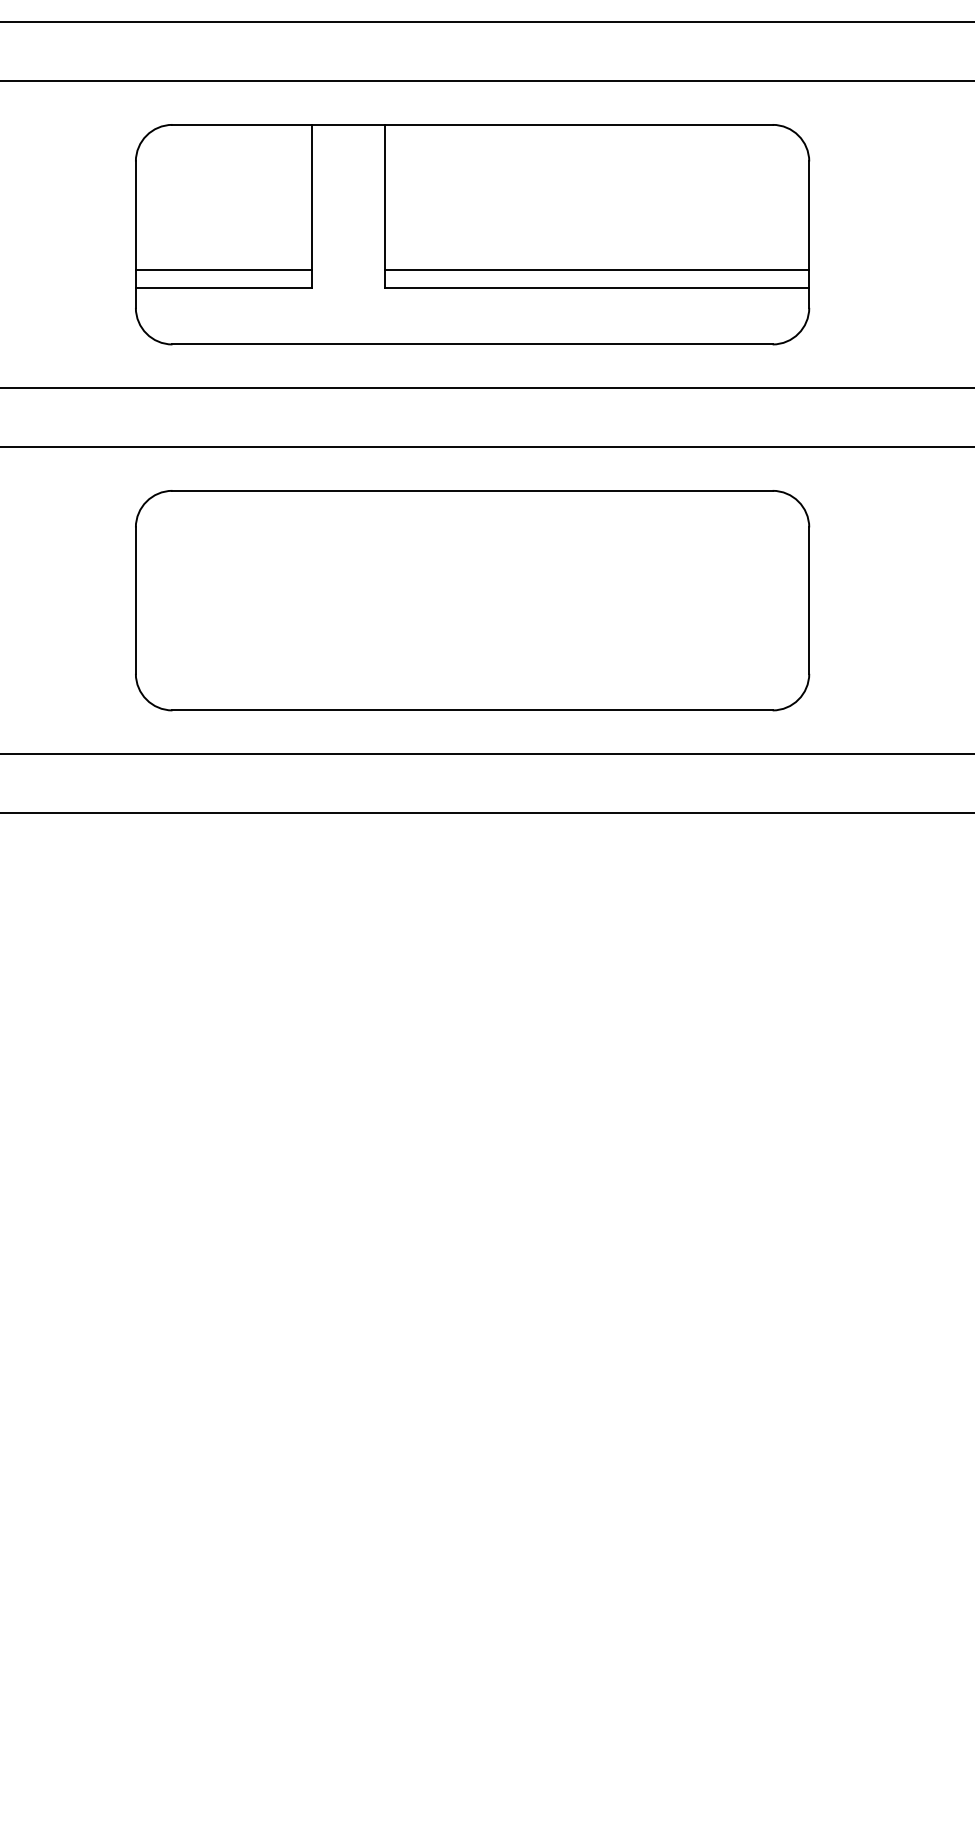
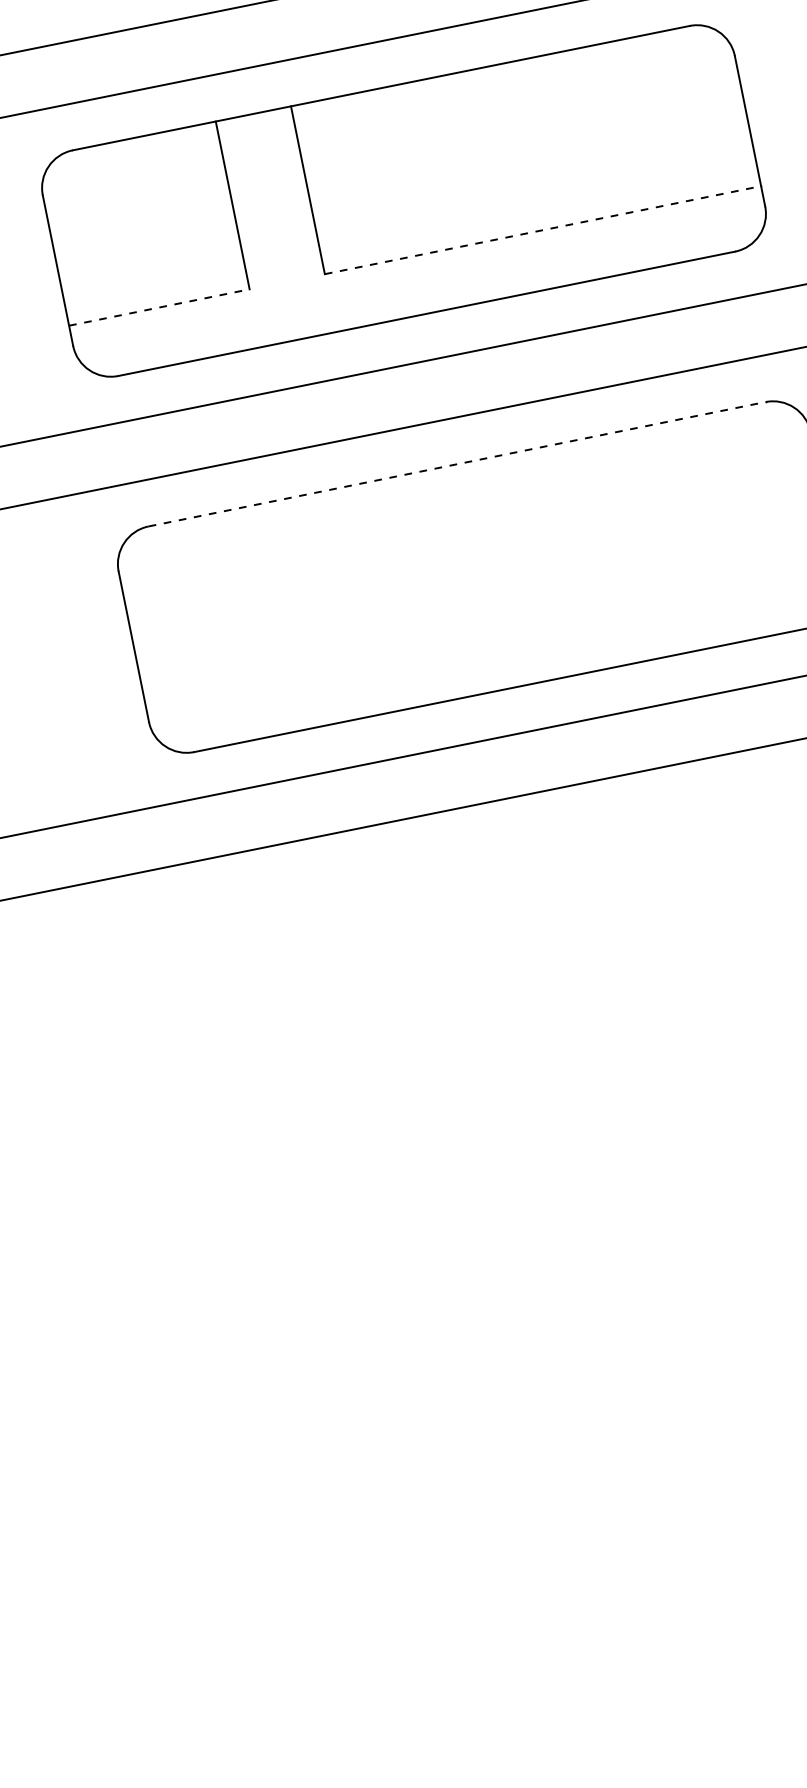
line: (223, 270) -> (155, 289), removed
line: (596, 270) -> (538, 212), removed
line: (223, 288) -> (159, 307), solid -> dashed
line: (597, 288) -> (543, 230), solid -> dashed
line: (473, 490) -> (458, 463), solid -> dashed

